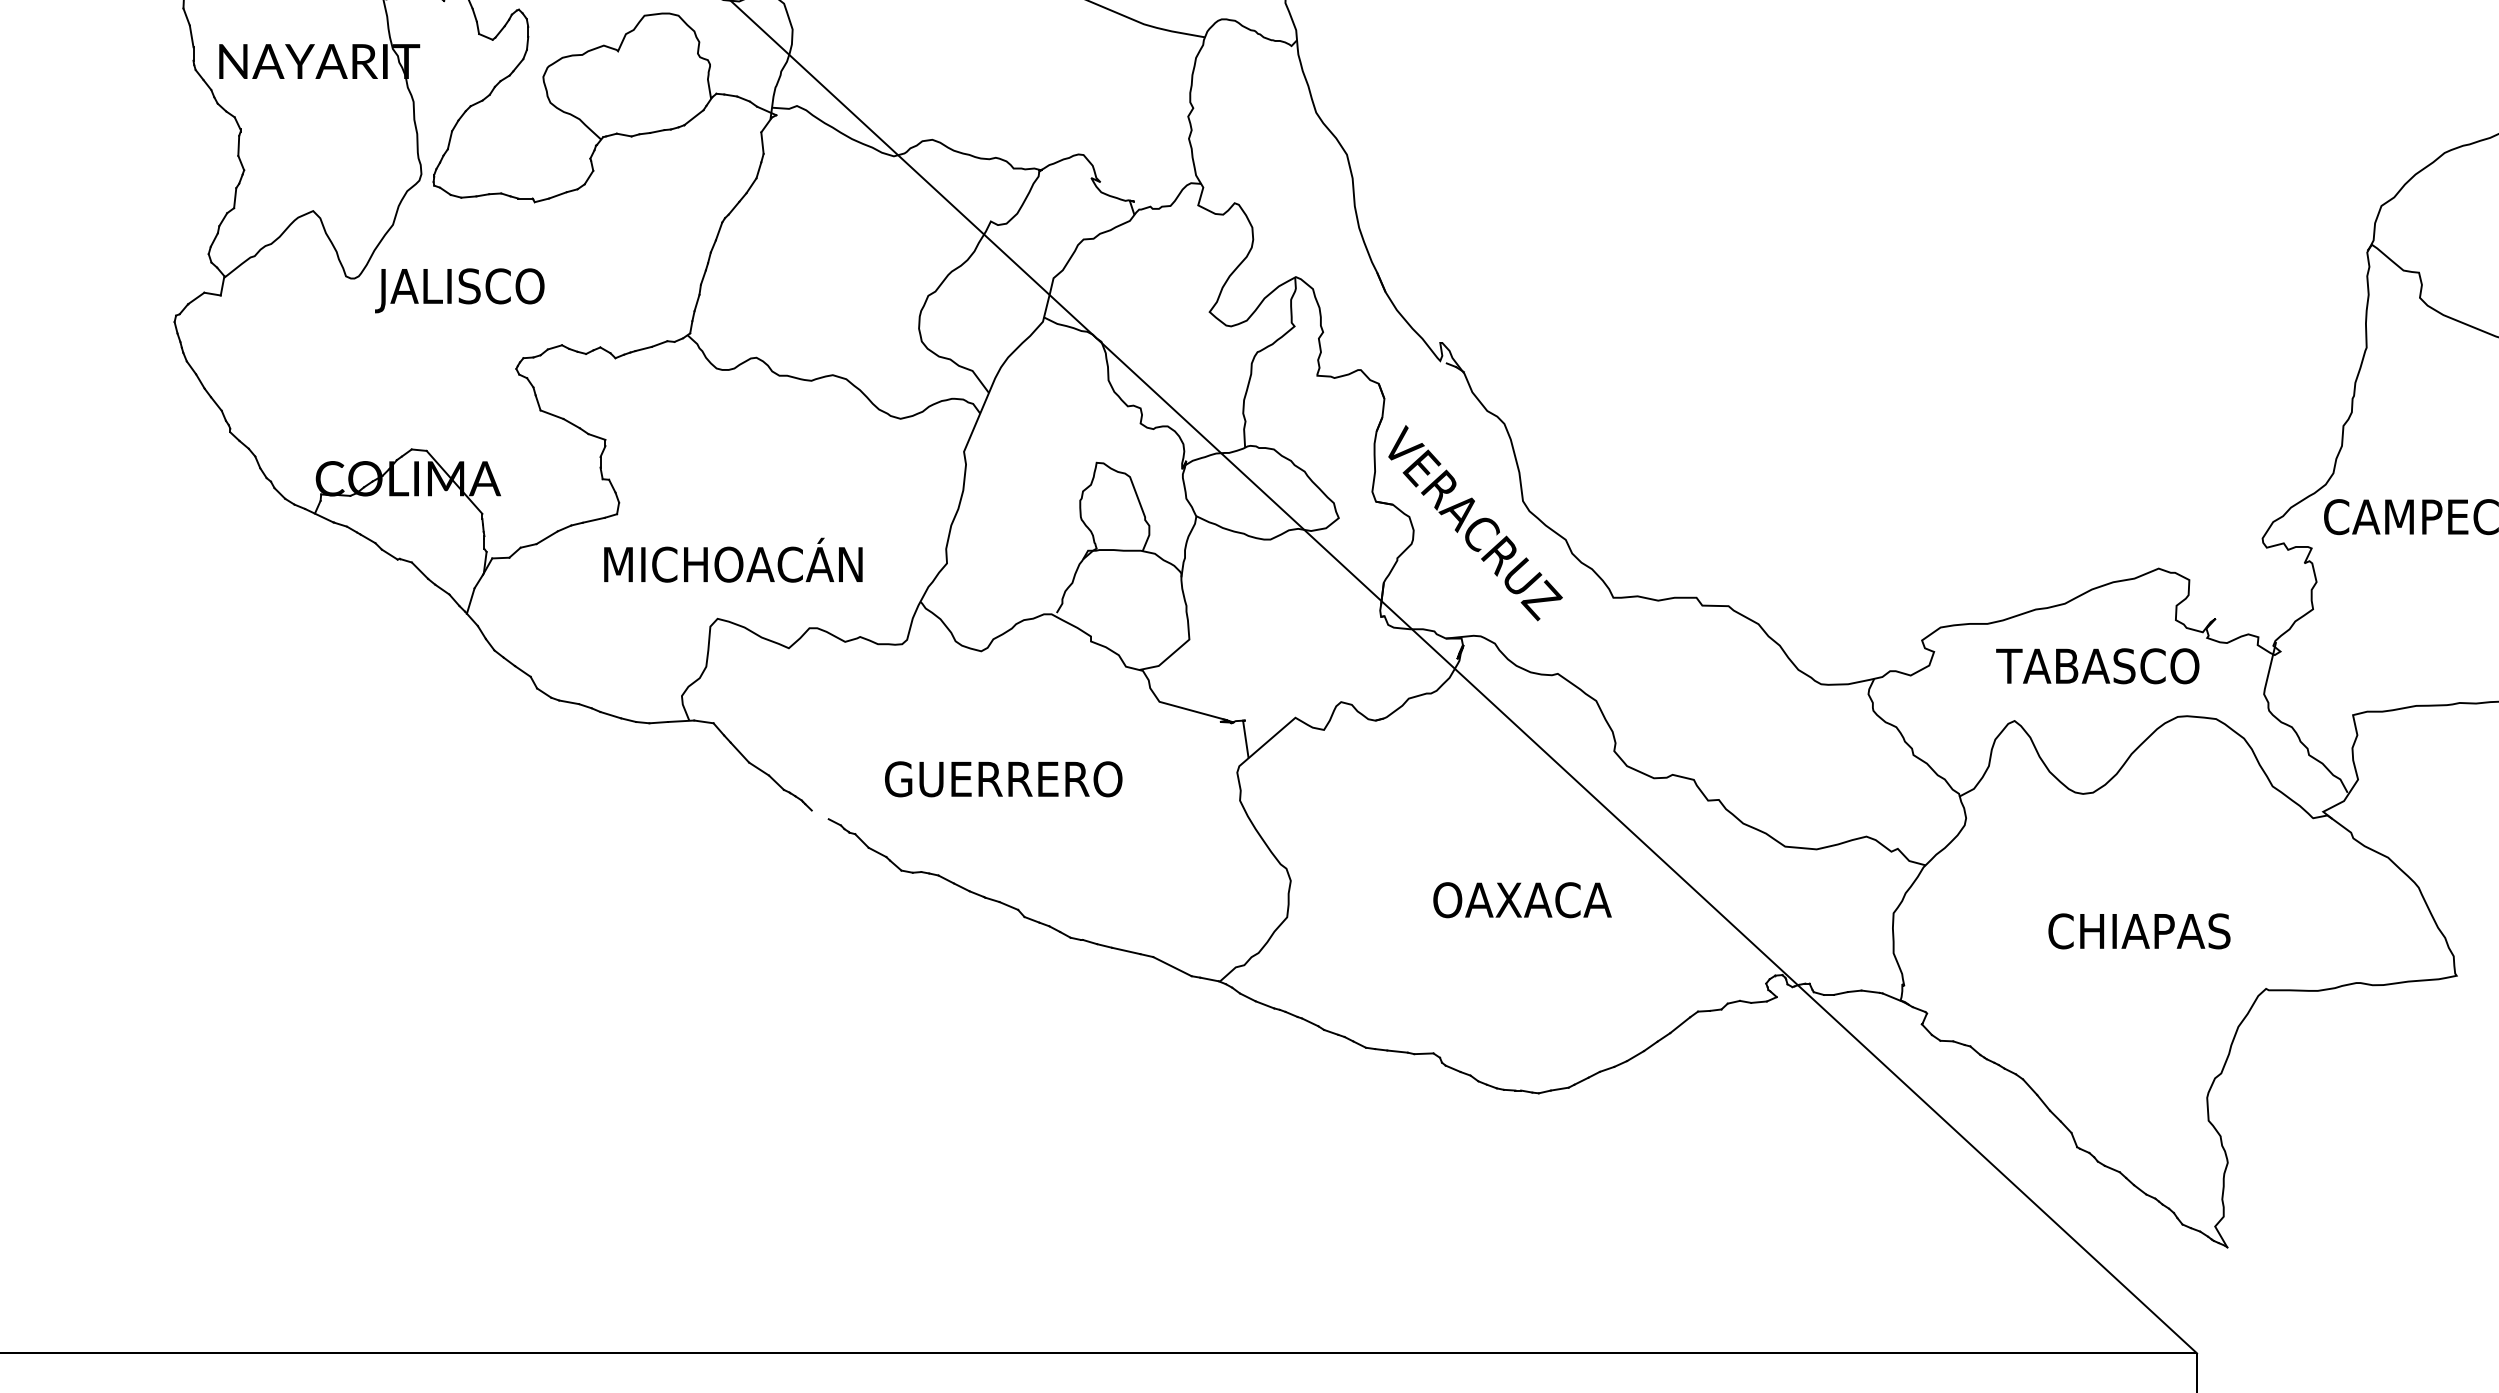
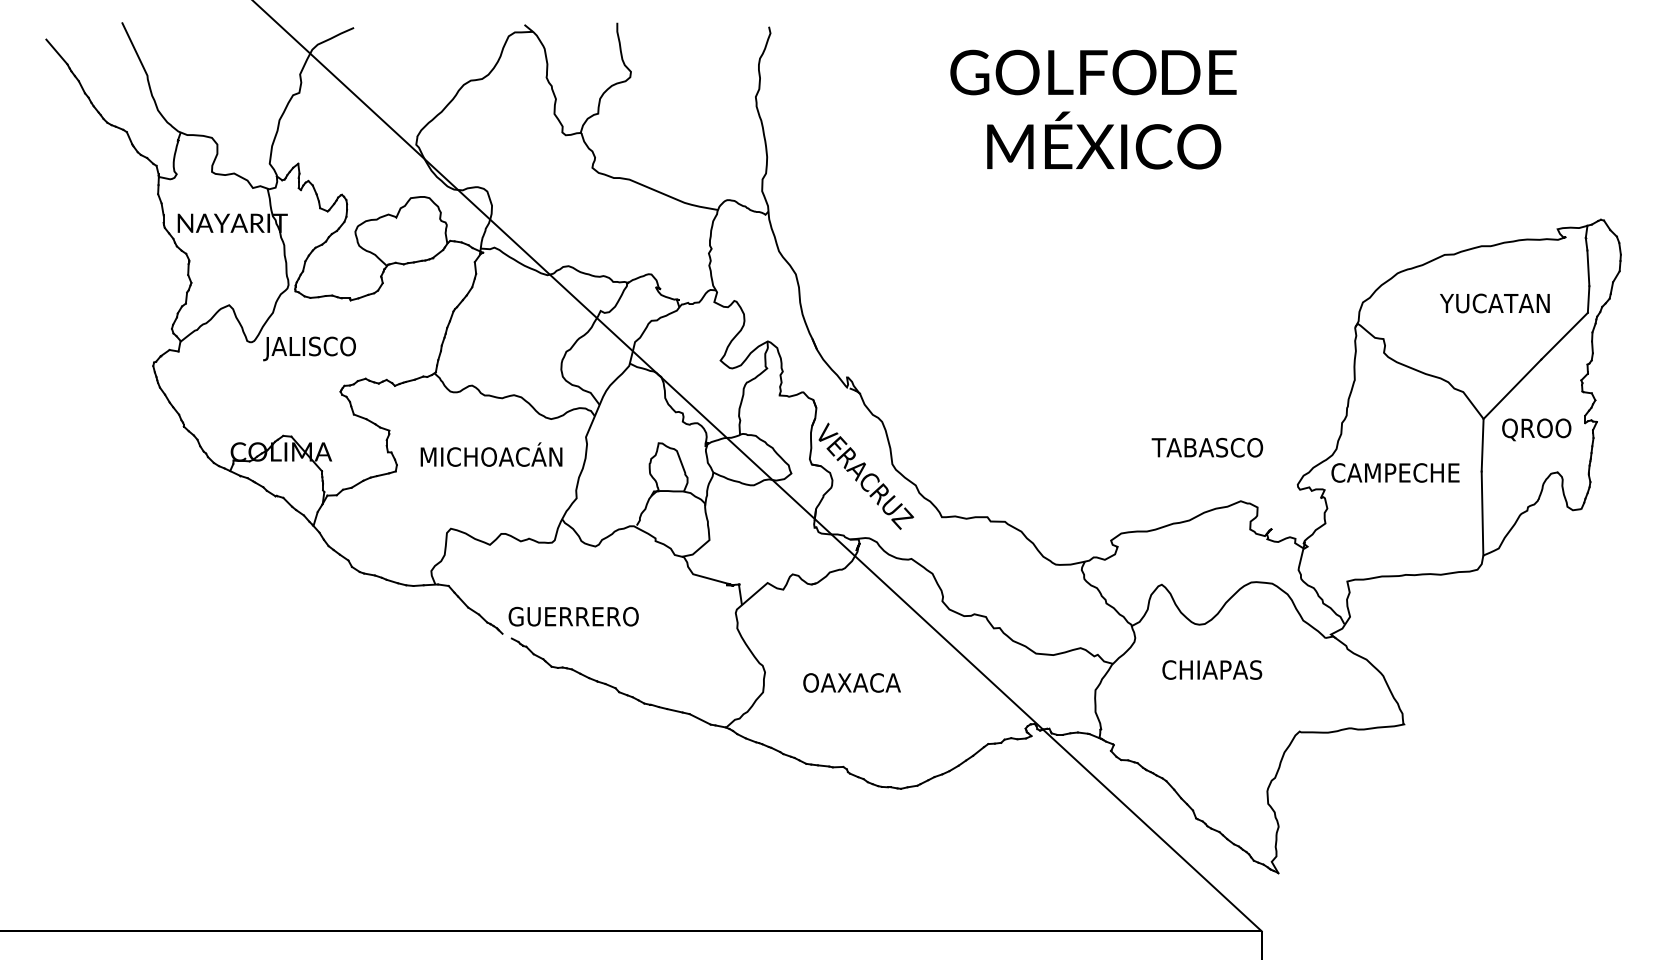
text: (733, 559) -> (491, 454), moved
text: (2097, 665) -> (1207, 447), moved
text: (1003, 778) -> (573, 616), moved
text: (1521, 899) -> (851, 682), moved
text: (2139, 930) -> (1212, 669), moved

